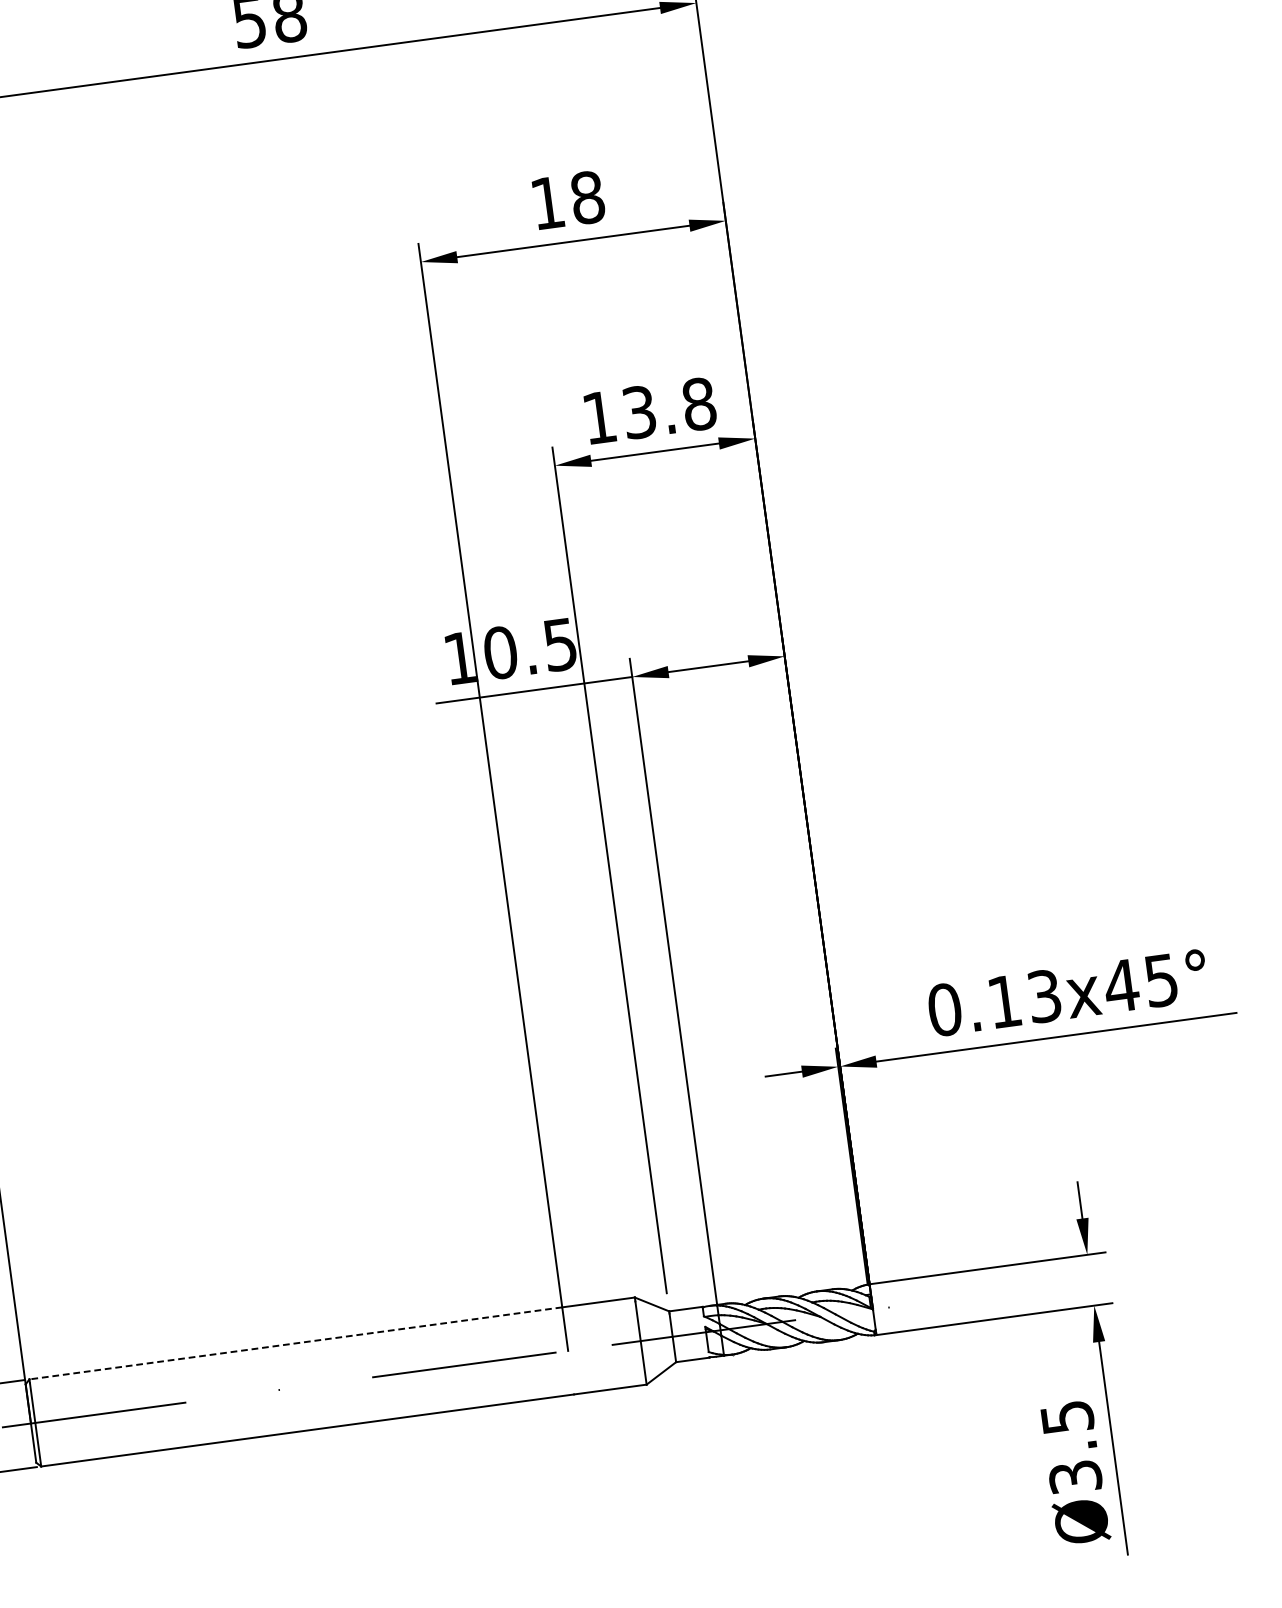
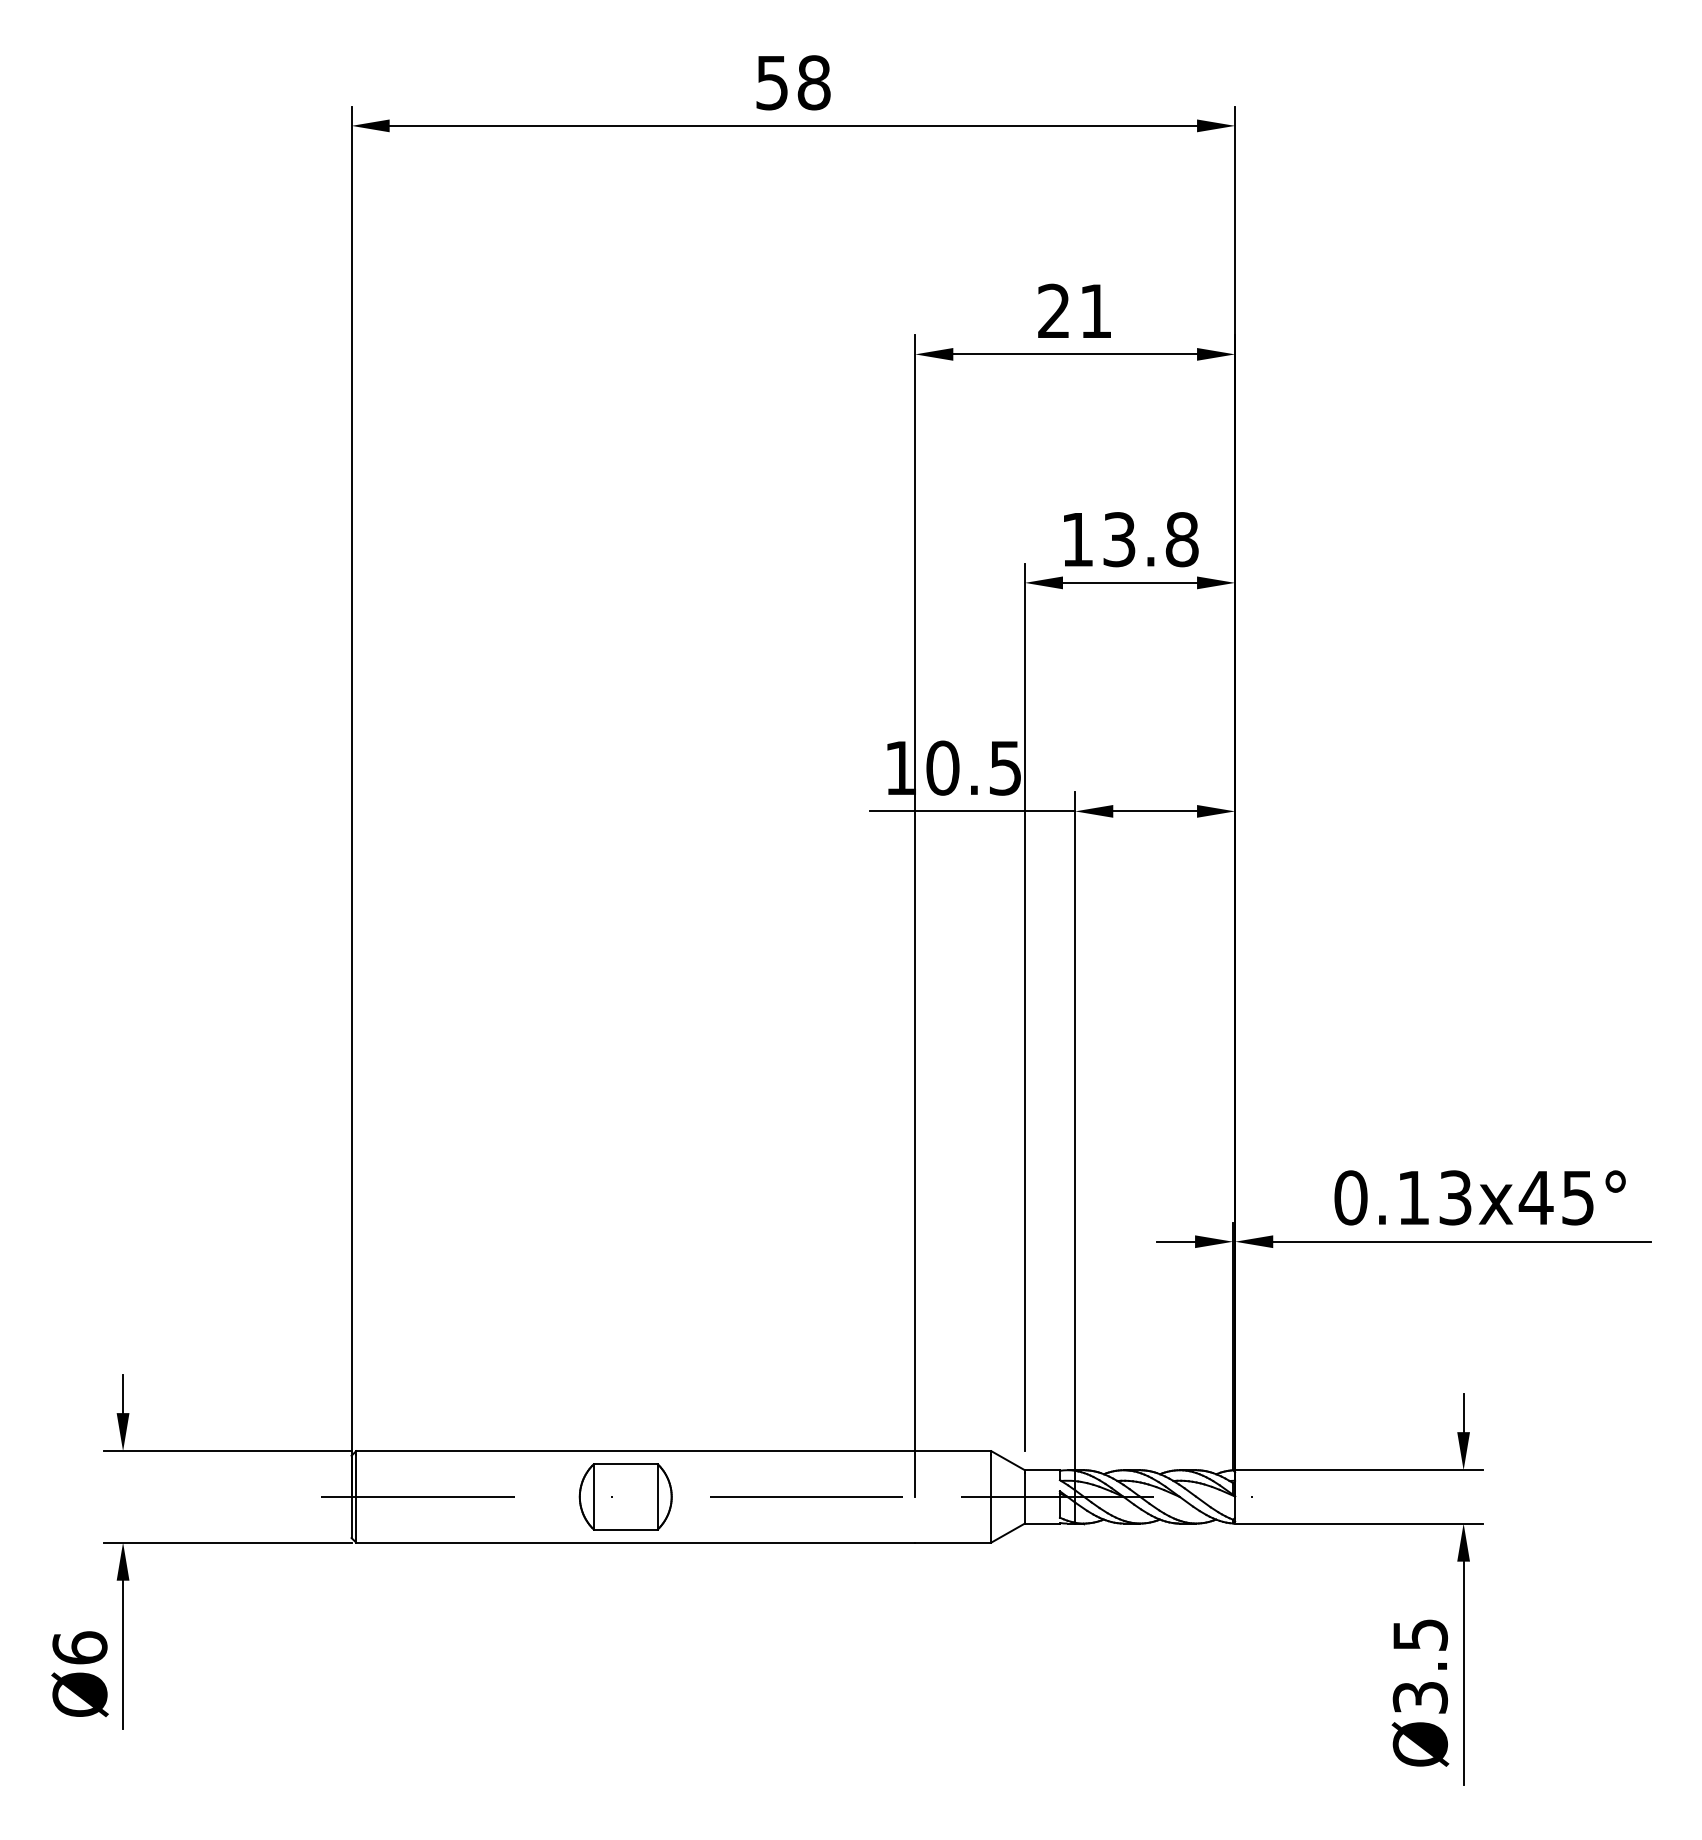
text: (568, 199) -> (1075, 310), 18 -> 21
line: (295, 1343) -> (635, 1451), dashed -> solid
part: (291, 1387) -> (625, 1496), added

